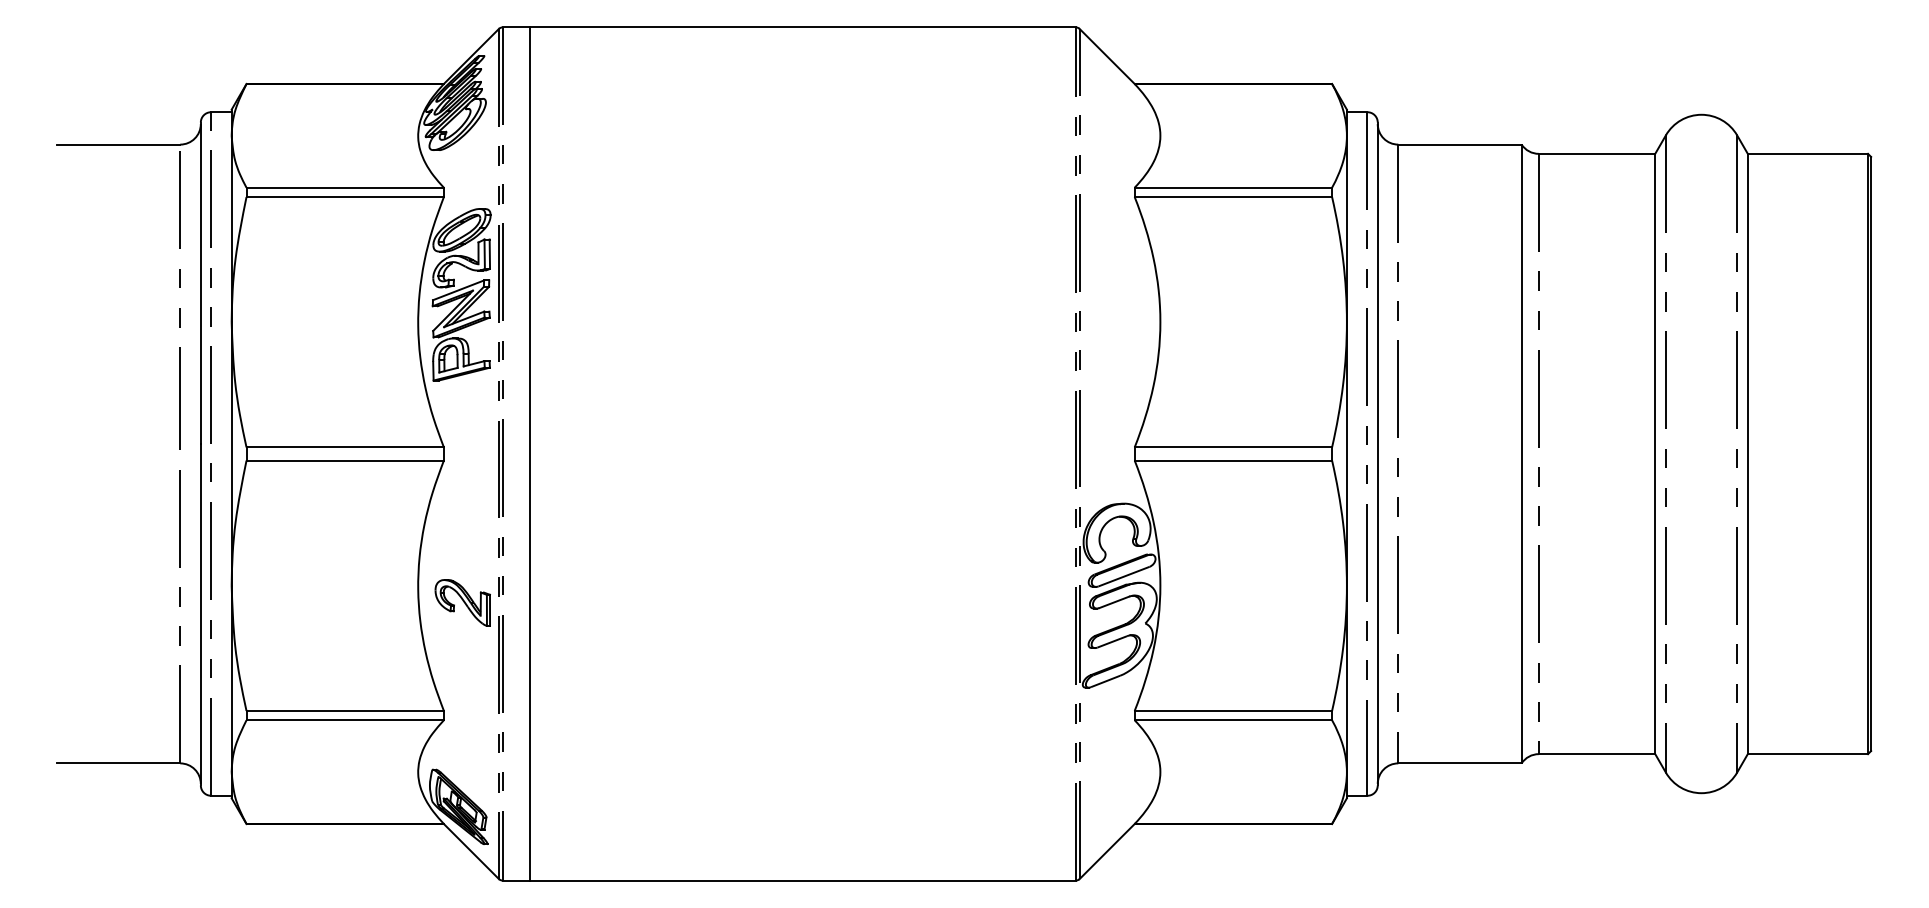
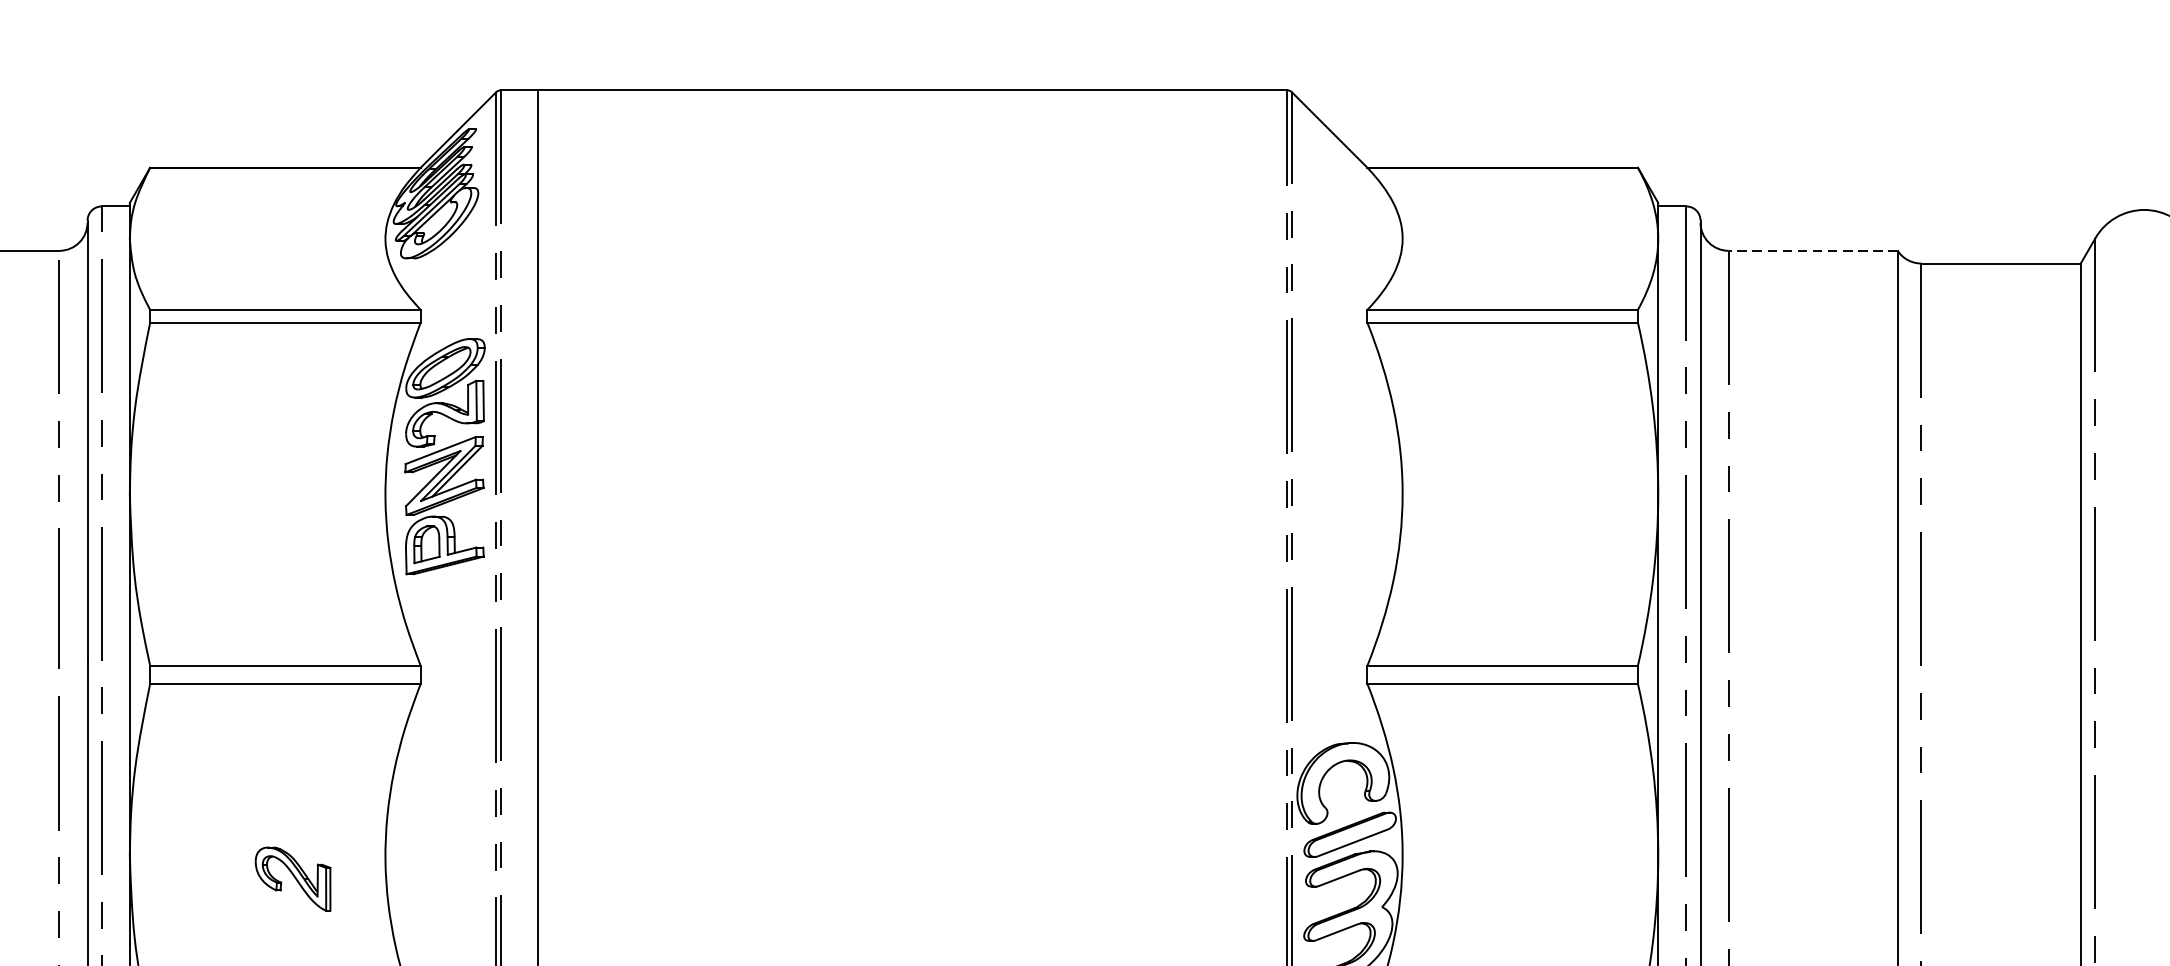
line: (1459, 144) -> (1812, 250), solid -> dashed
part: (462, 602) -> (292, 878), moved

